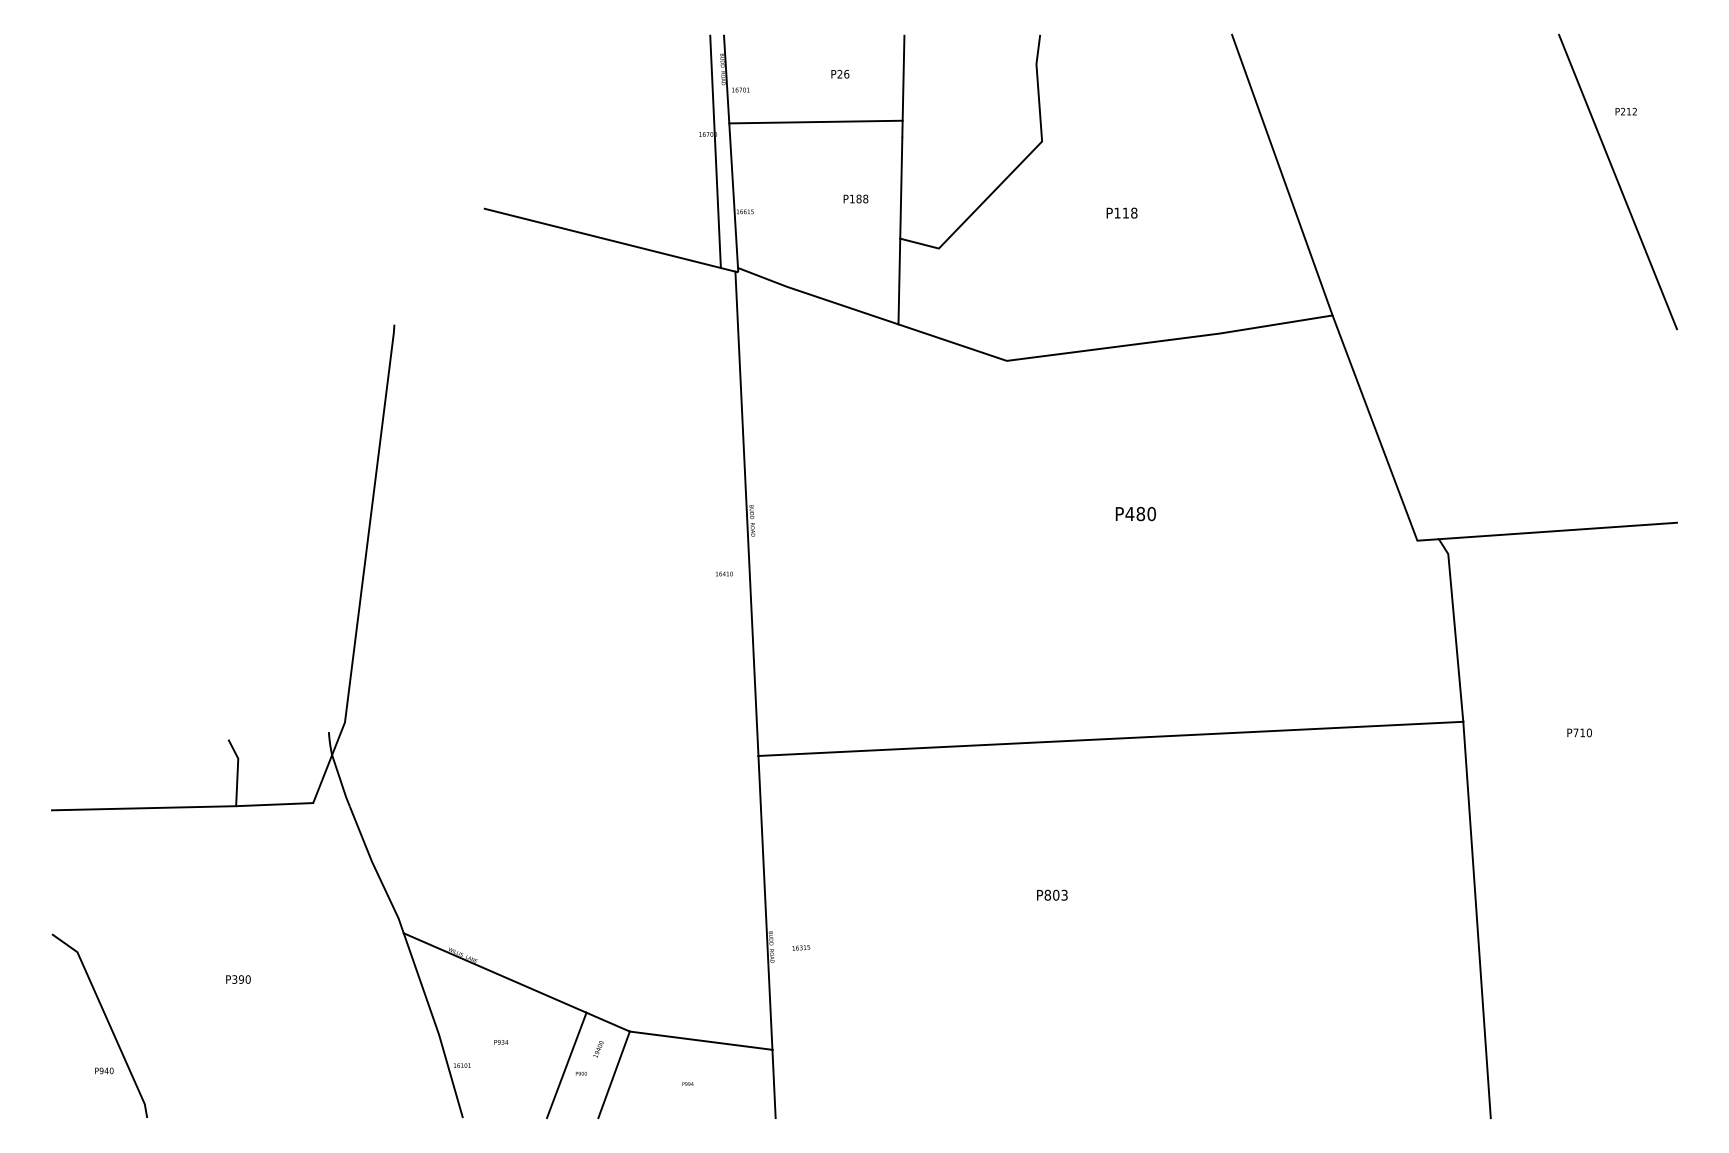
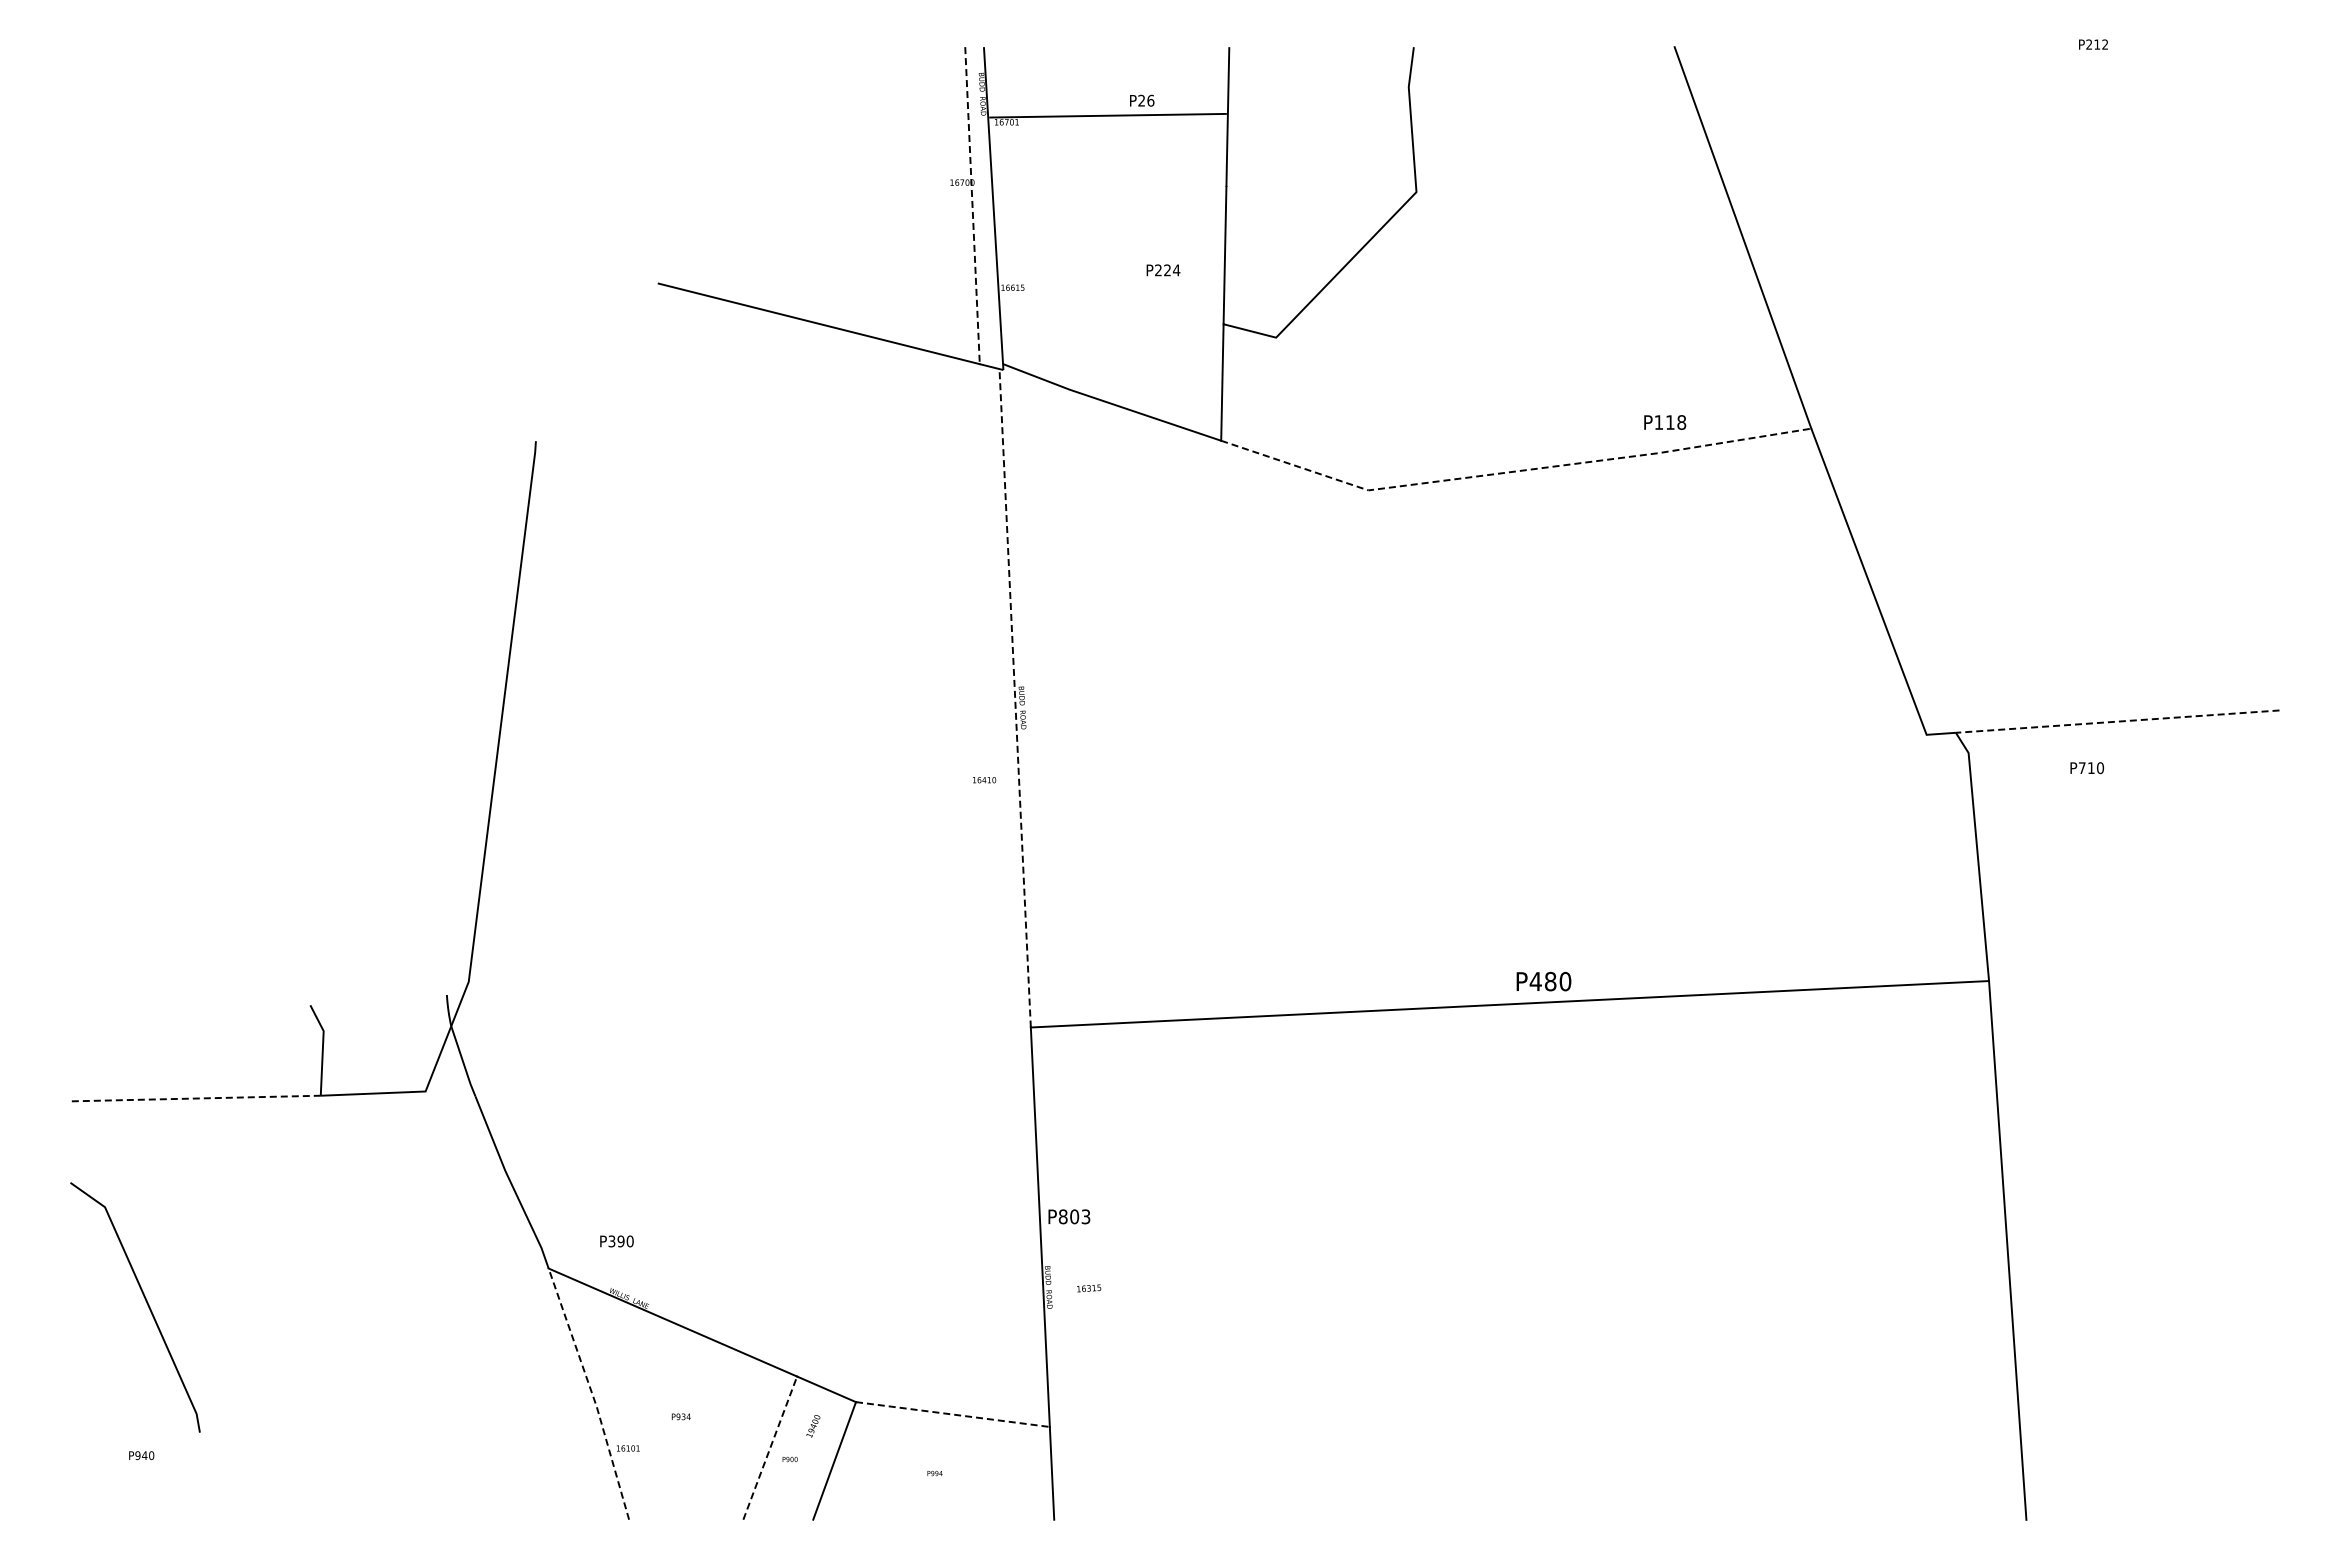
text: (1626, 111) -> (2093, 44), moved
line: (815, 121) -> (1107, 115), moved
line: (715, 152) -> (972, 206), solid -> dashed
line: (1618, 182) -> (2199, 247), removed
text: (858, 199) -> (1167, 270), P188 -> P224
text: (1122, 213) -> (1665, 422), moved
line: (1112, 346) -> (1512, 471), solid -> dashed
line: (747, 513) -> (1015, 698), solid -> dashed
text: (1135, 513) -> (1543, 981), moved
line: (1557, 530) -> (2117, 721), solid -> dashed
text: (1579, 733) -> (2086, 768), moved
line: (143, 808) -> (195, 1098), solid -> dashed
text: (1052, 895) -> (1069, 1216), moved
text: (238, 979) -> (616, 1241), moved
line: (107, 1021) -> (145, 1301), moved
line: (436, 1025) -> (592, 1393), solid -> dashed
line: (700, 1040) -> (952, 1414), solid -> dashed
line: (566, 1064) -> (770, 1447), solid -> dashed

